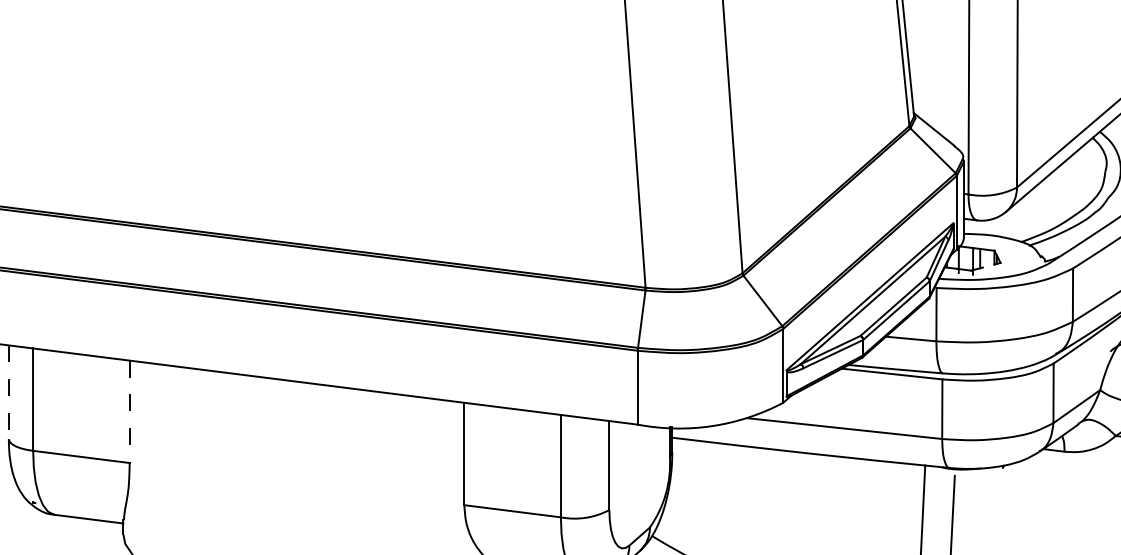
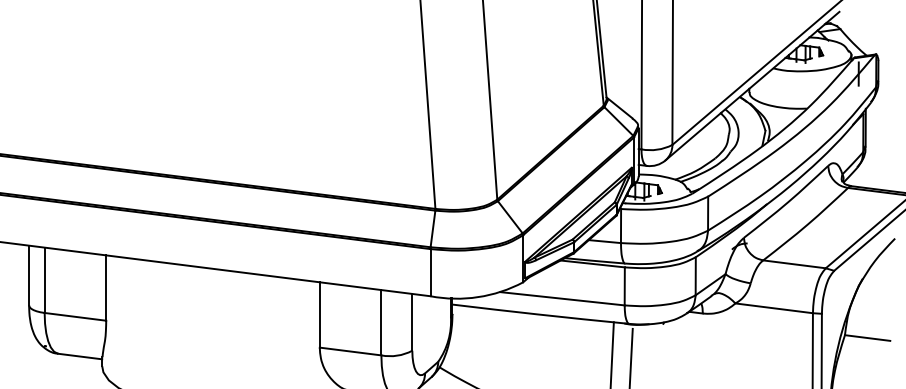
line: (9, 392) -> (29, 275), dashed -> solid
line: (130, 412) -> (106, 288), dashed -> solid

